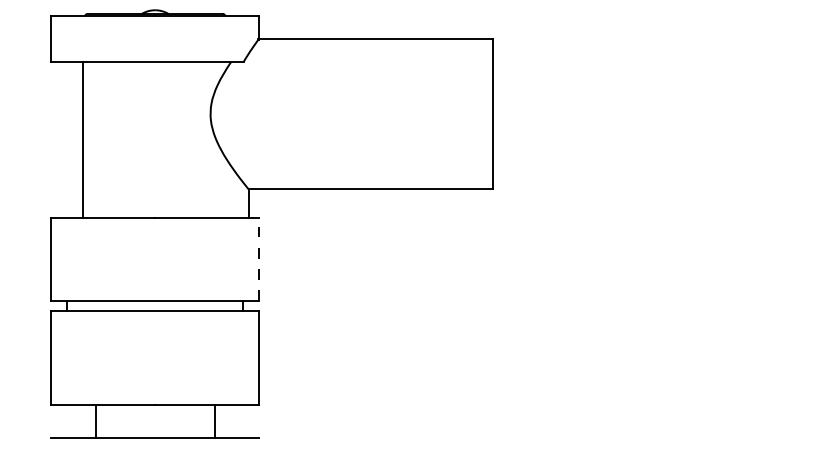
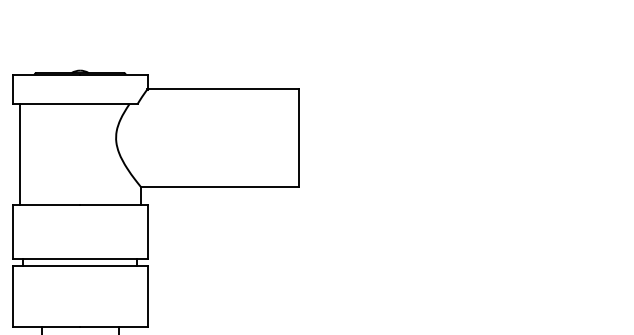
line: (83, 139) -> (19, 154), moved
line: (258, 259) -> (147, 232), dashed -> solid

